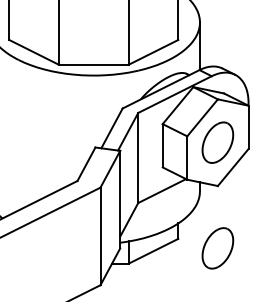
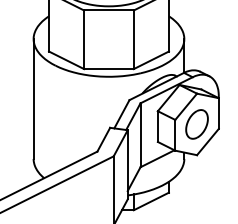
part: (217, 248) -> (196, 199), removed

